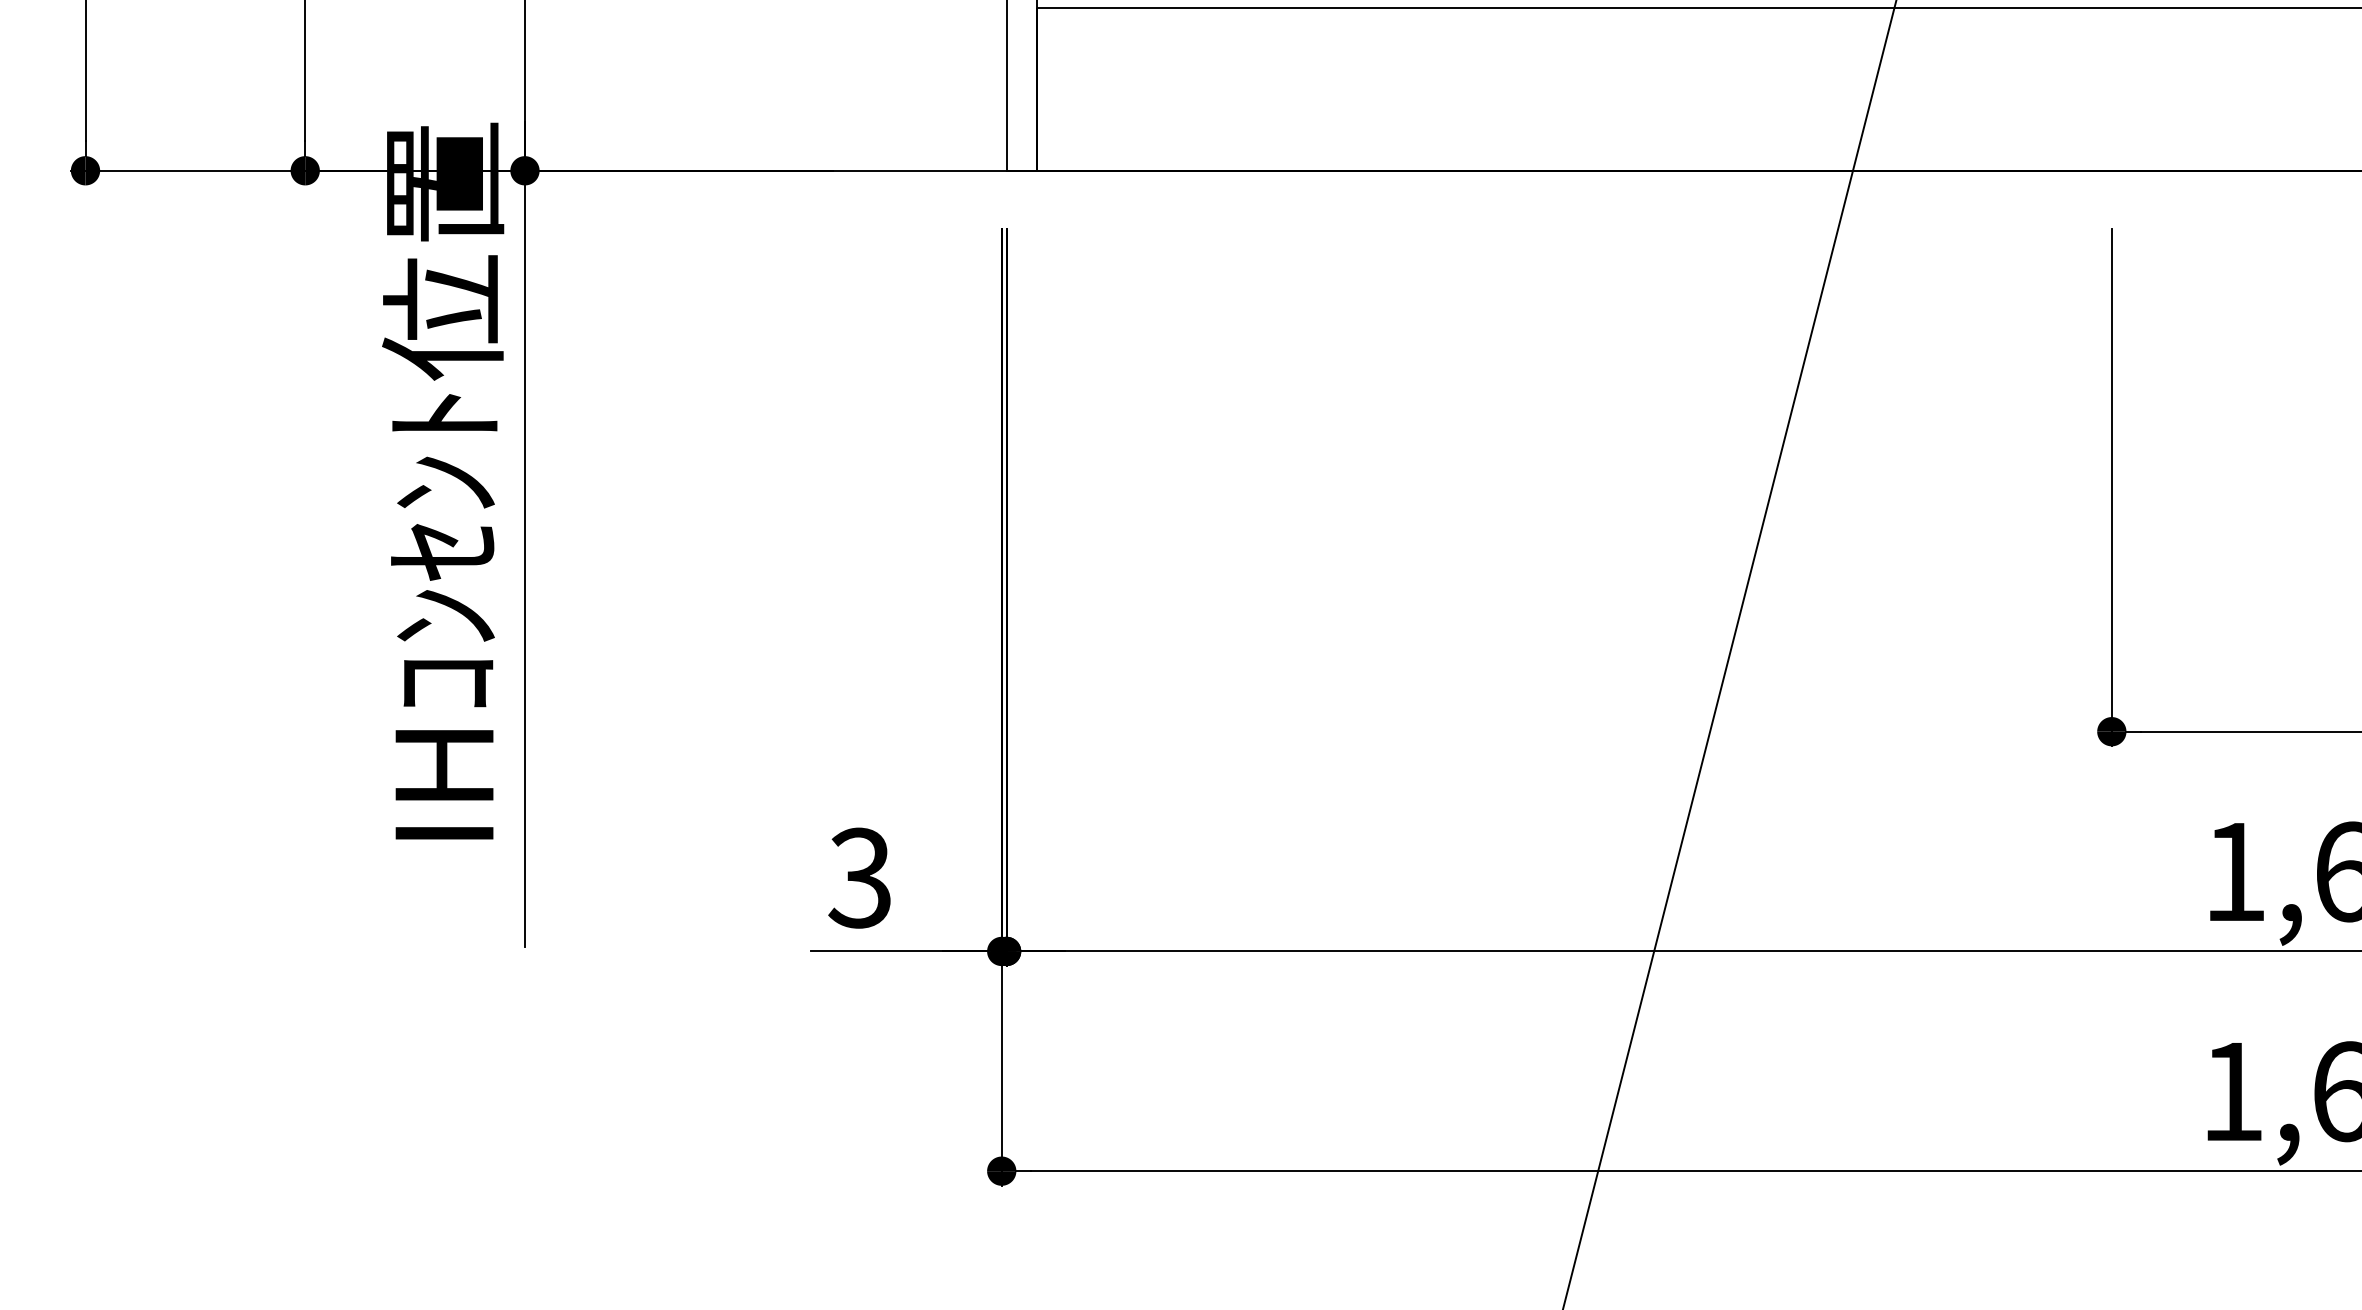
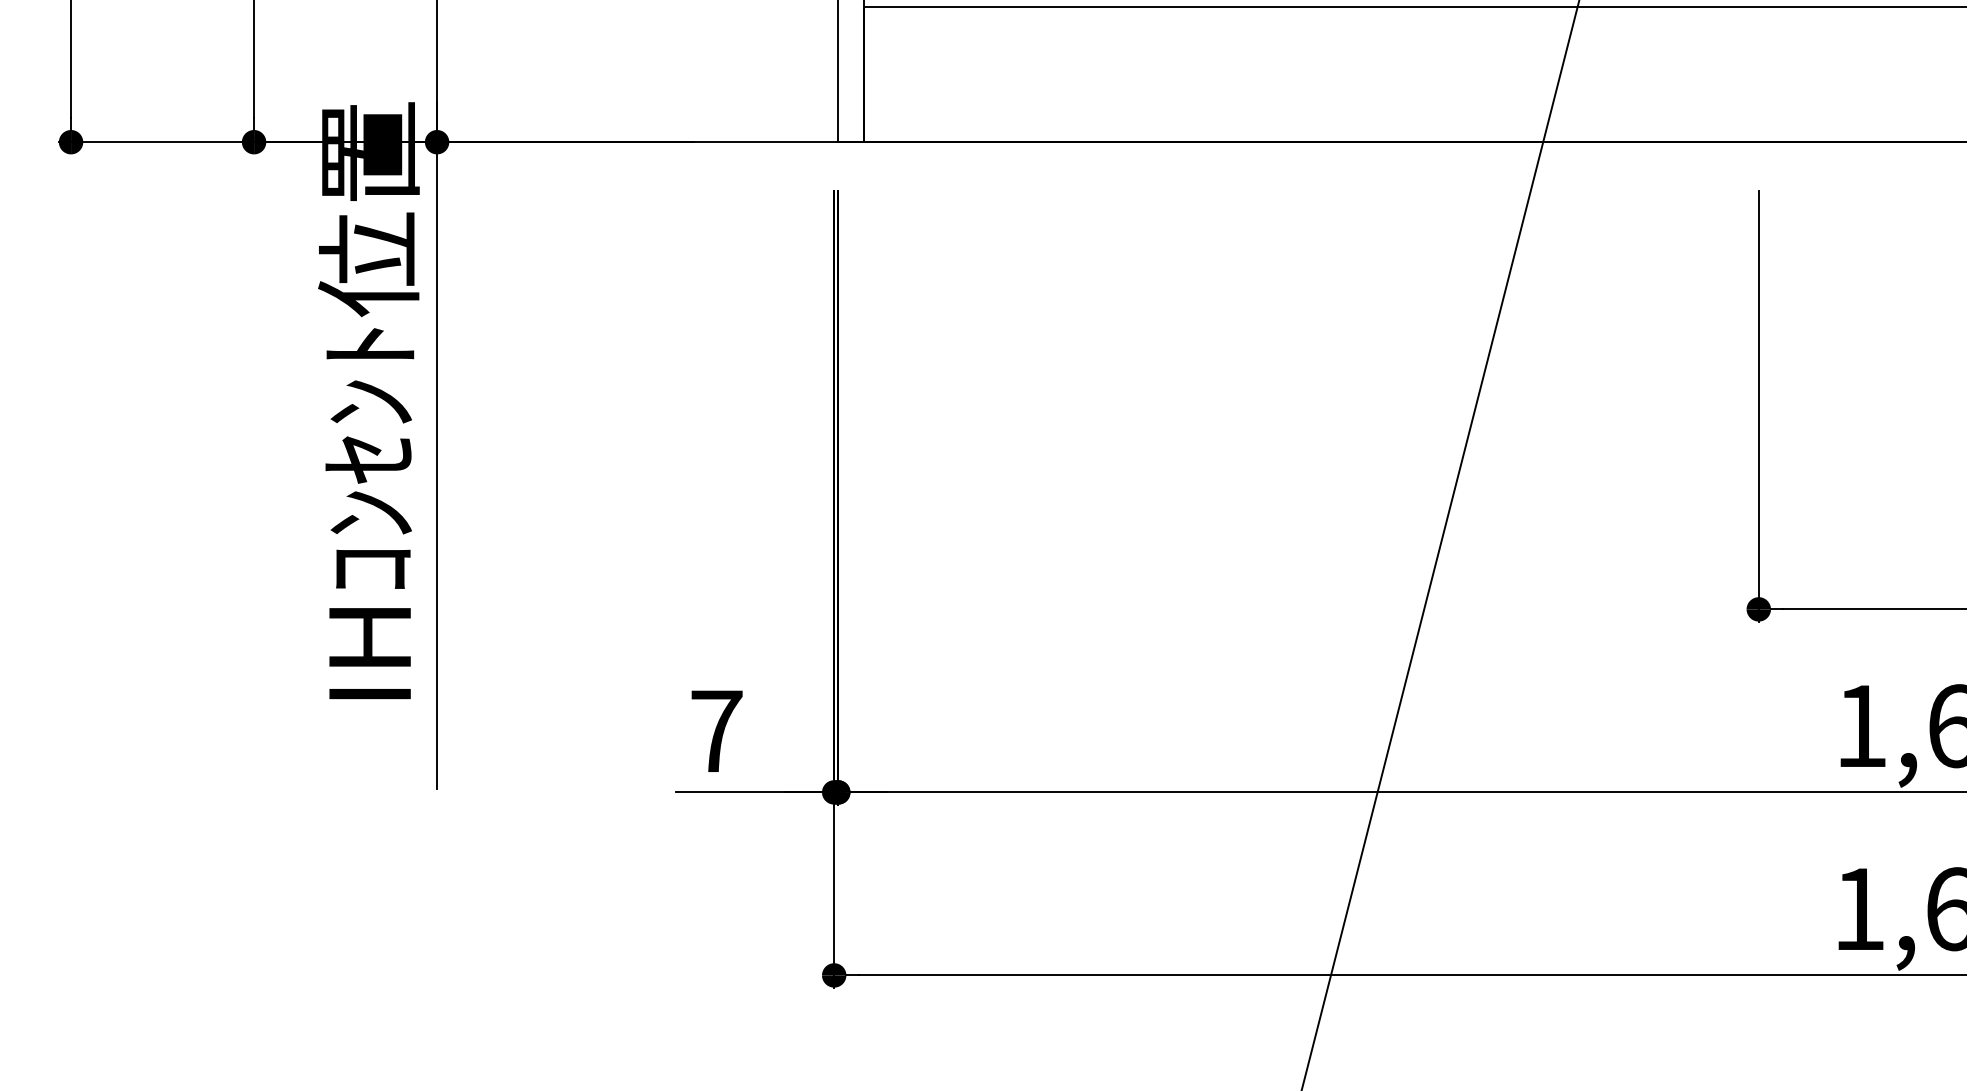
text: (859, 877) -> (715, 730), 3 -> 7

